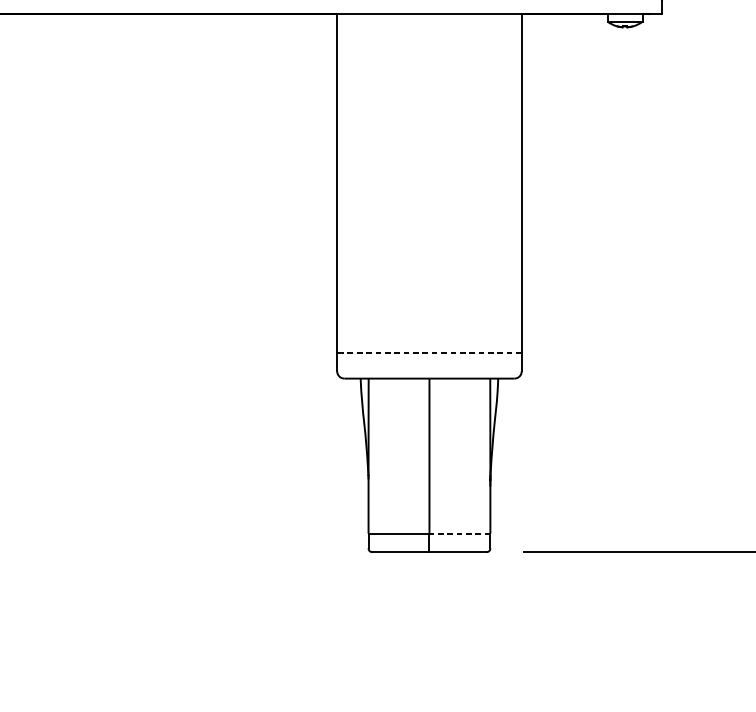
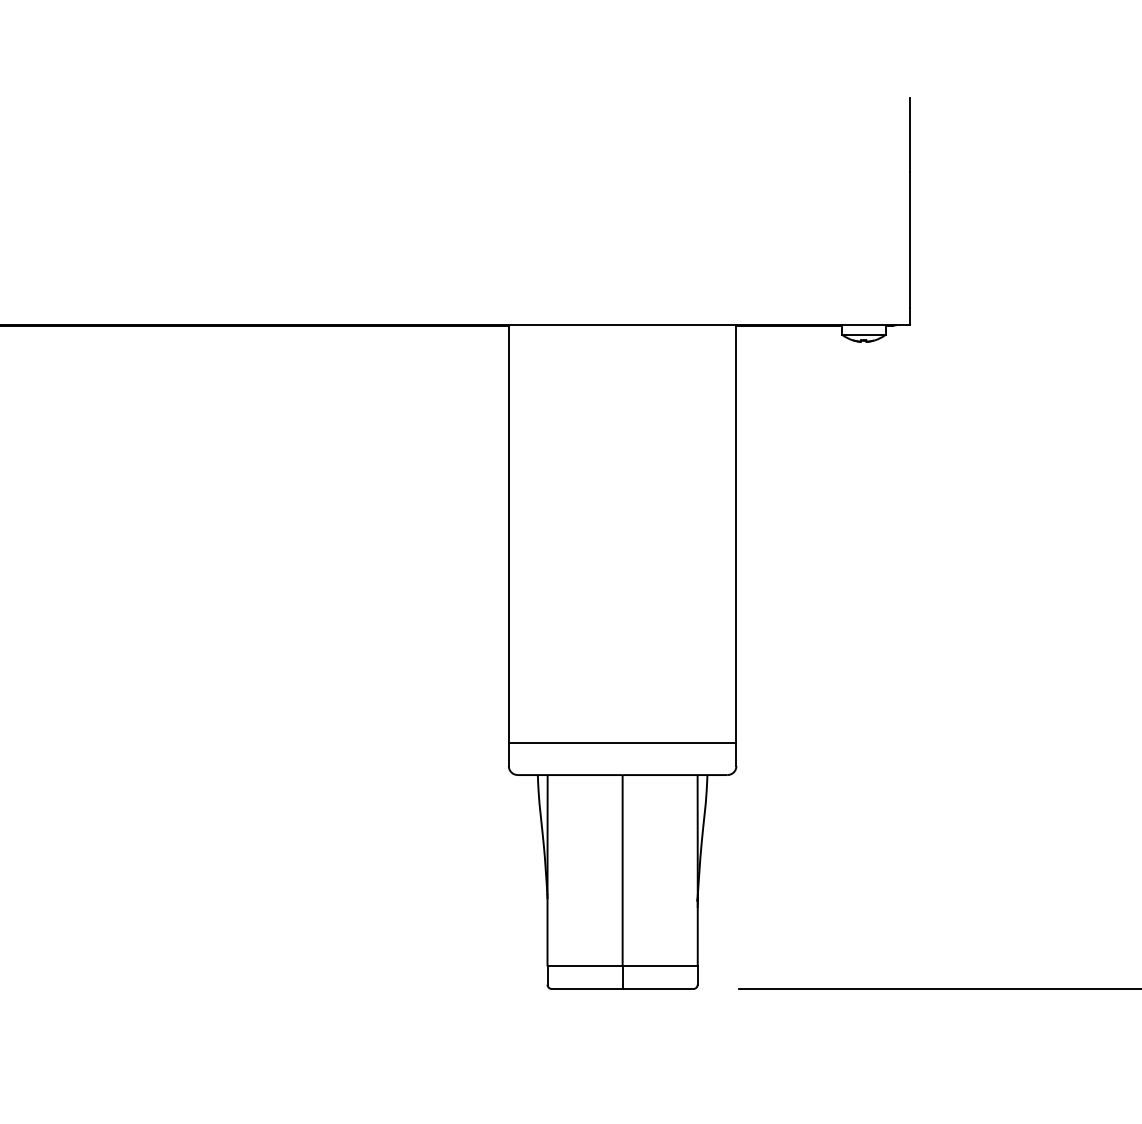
line: (429, 352) -> (622, 743), dashed -> solid
line: (460, 533) -> (660, 966), dashed -> solid

